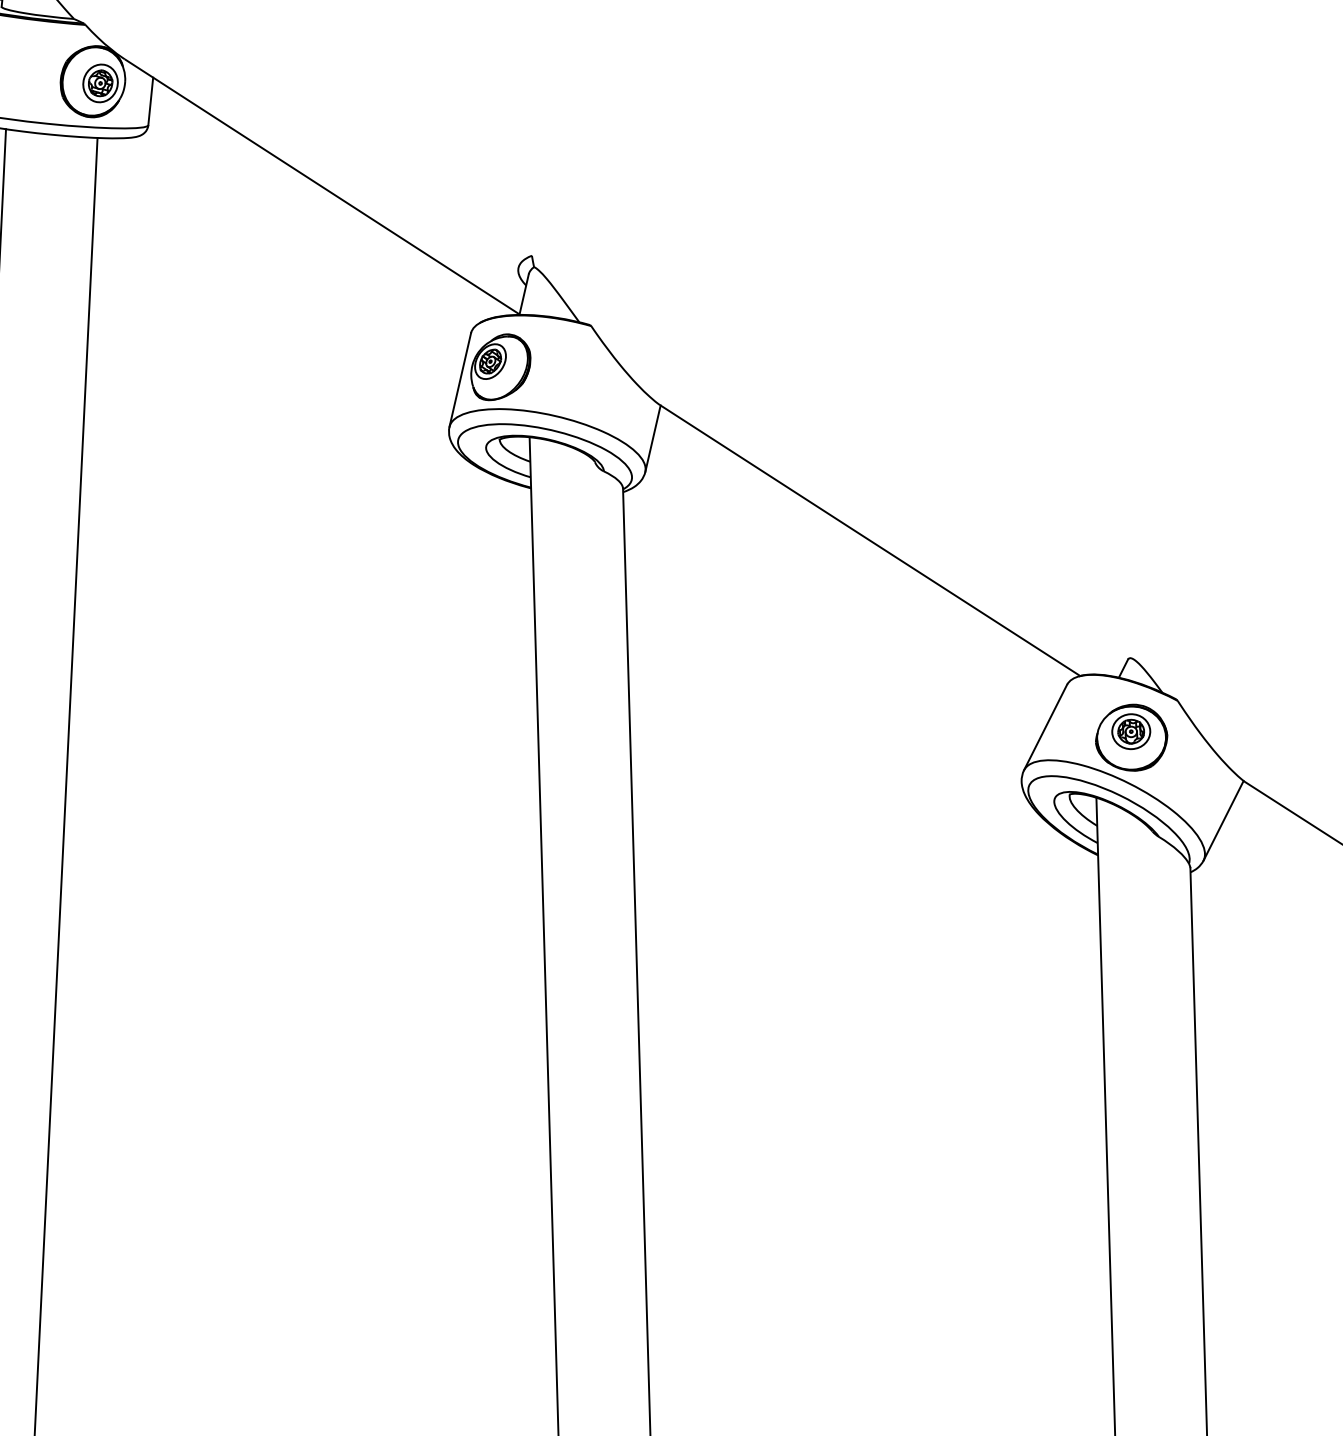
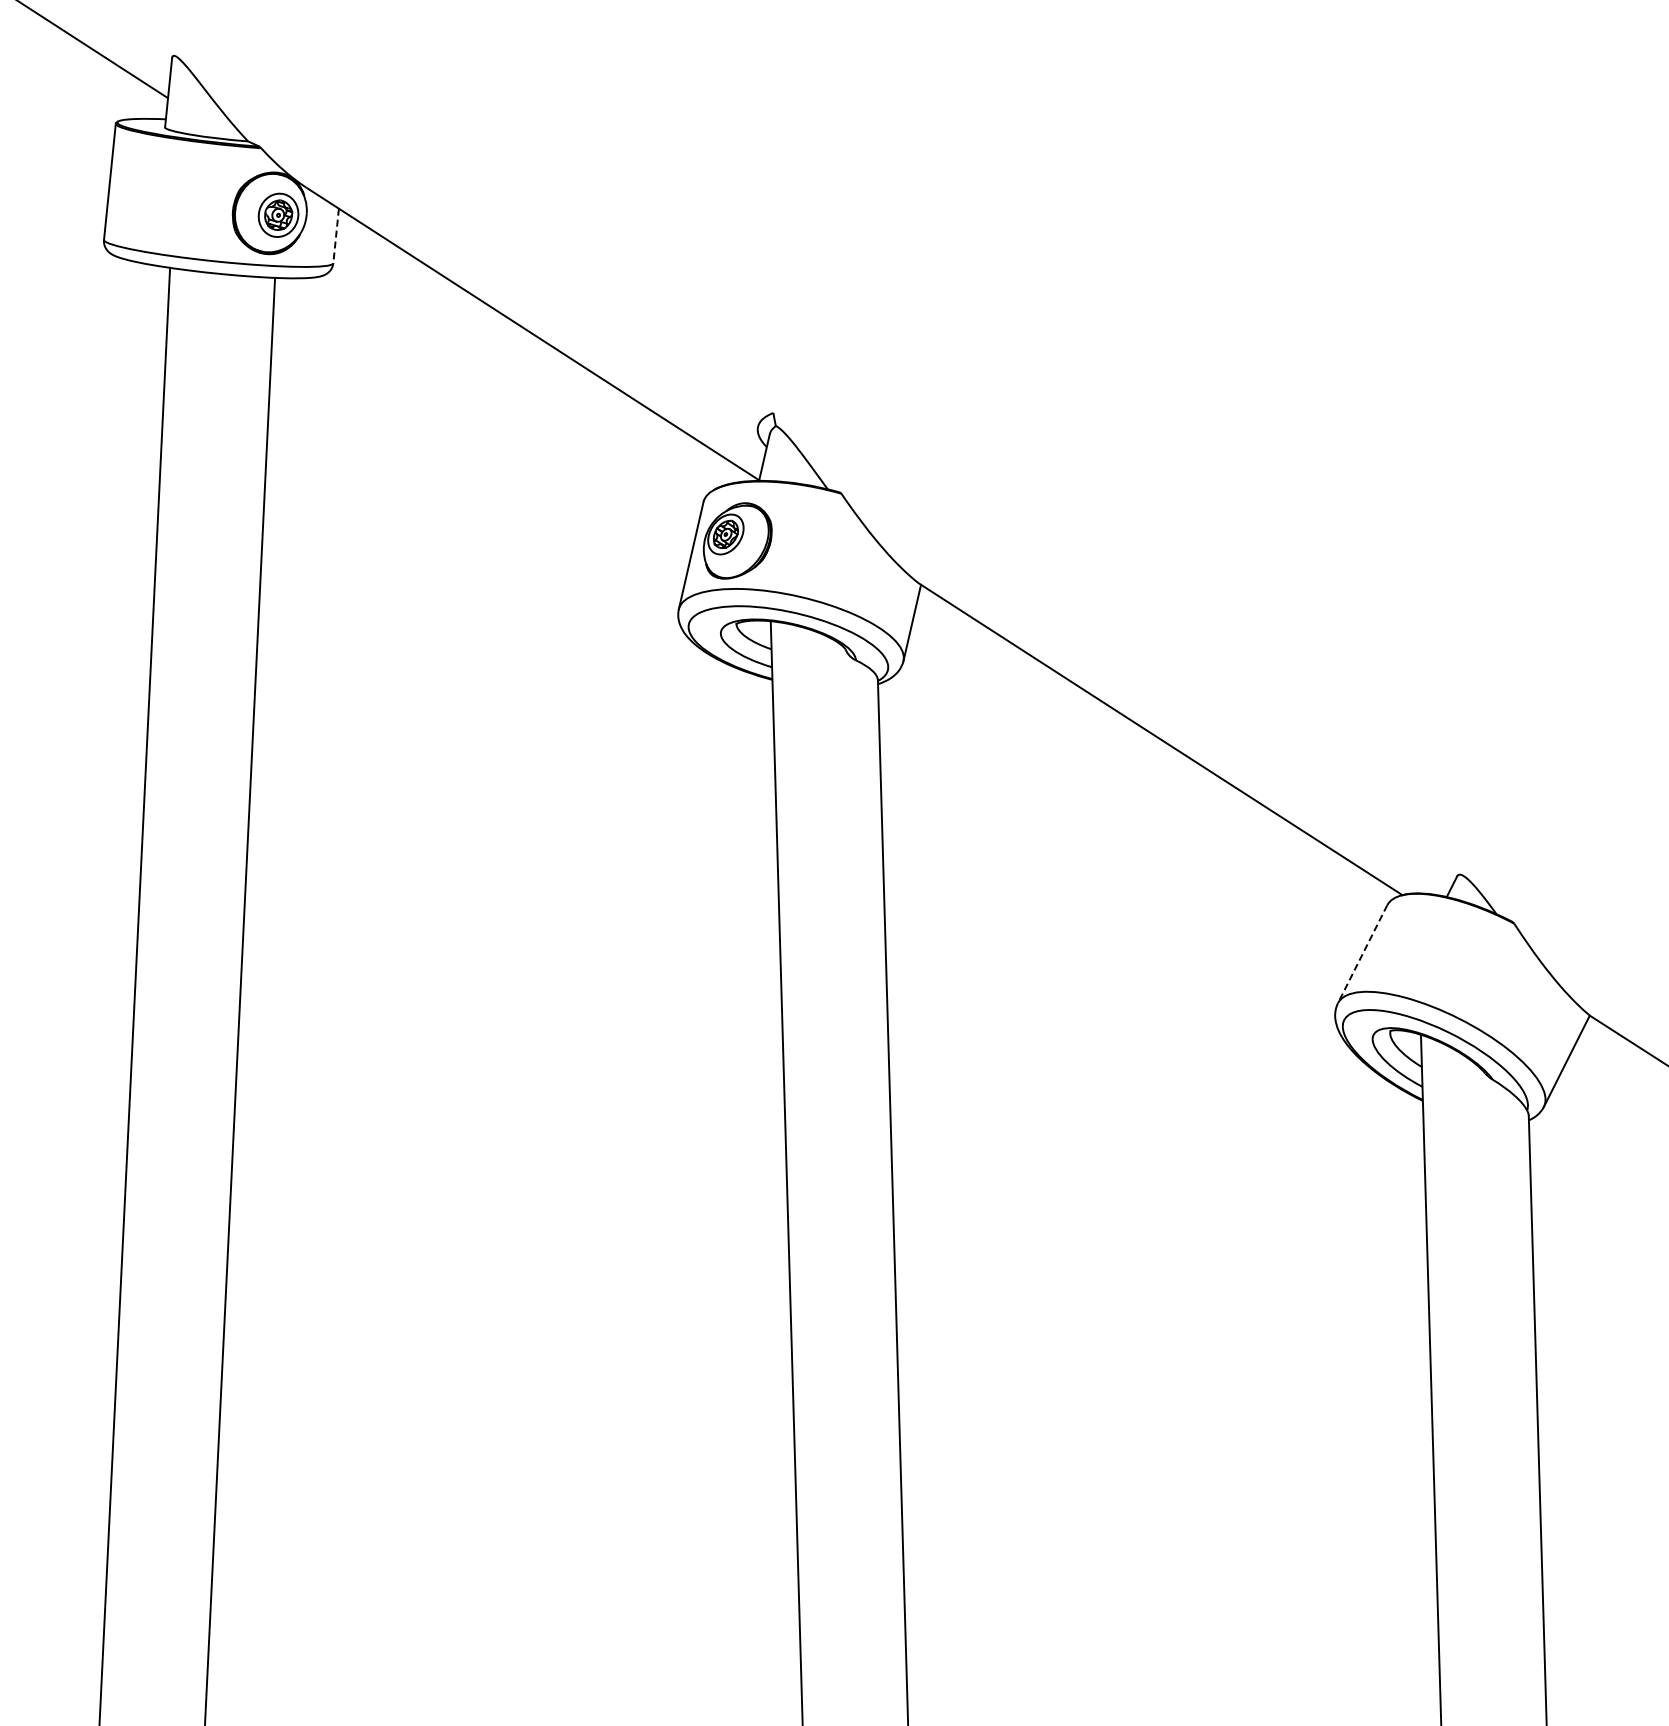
line: (151, 101) -> (336, 236), solid -> dashed
line: (1045, 727) -> (1362, 954), solid -> dashed
part: (1131, 737) -> (1461, 965), removed

